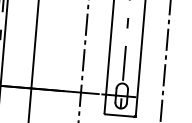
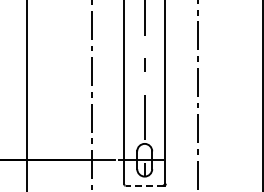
line: (119, 115) -> (144, 185), solid -> dashed

